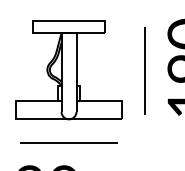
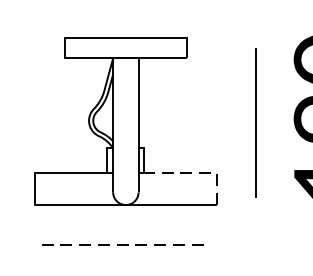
line: (109, 100) -> (194, 172), solid -> dashed
line: (69, 142) -> (126, 244), solid -> dashed

